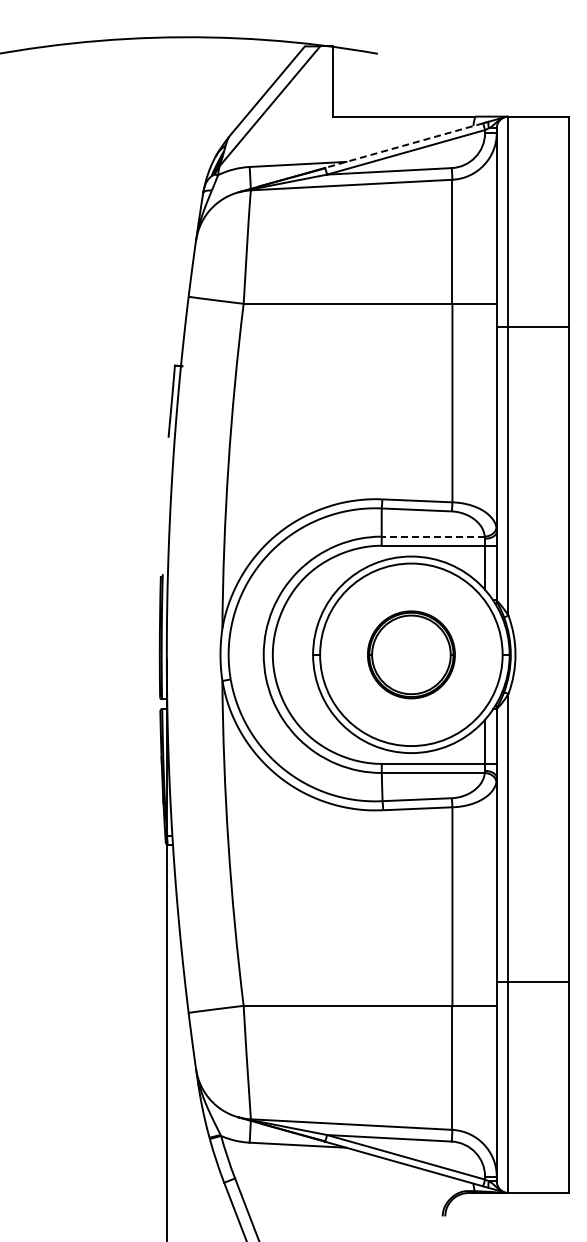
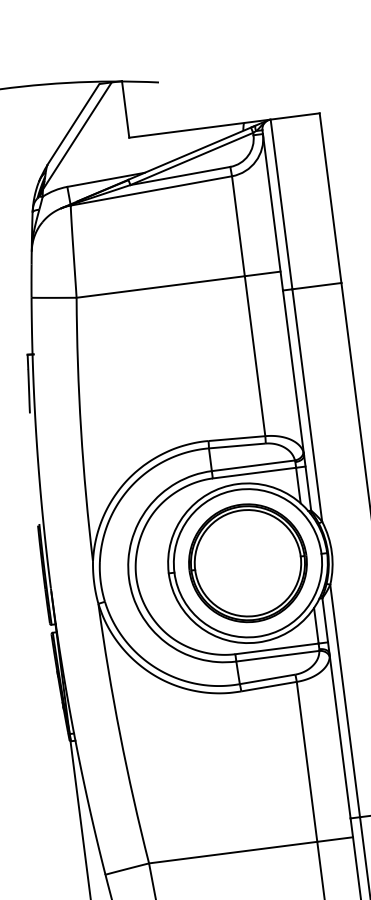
line: (403, 145) -> (189, 153), dashed -> solid
line: (433, 536) -> (253, 465), dashed -> solid
part: (411, 654) -> (248, 562), size x1.67

